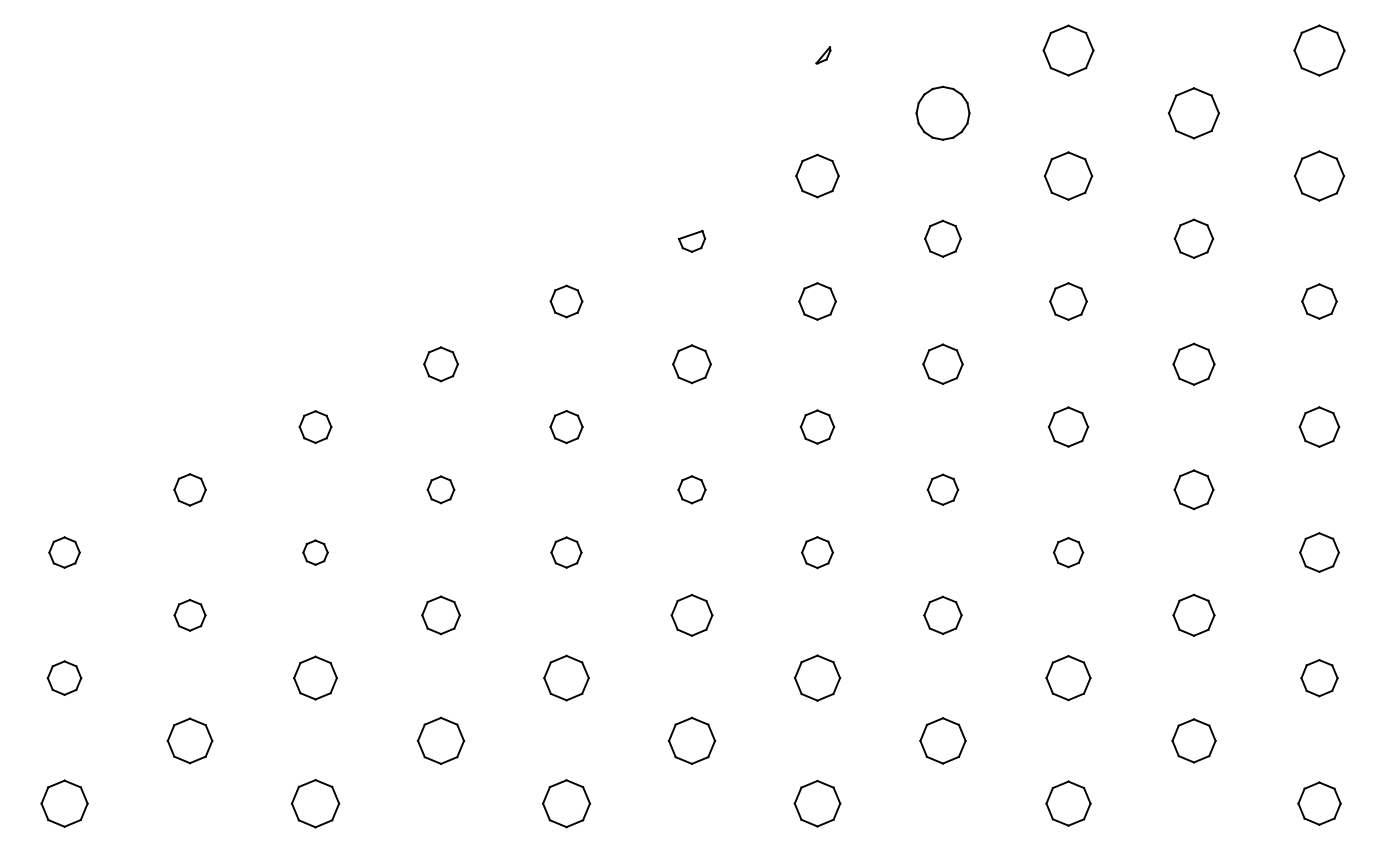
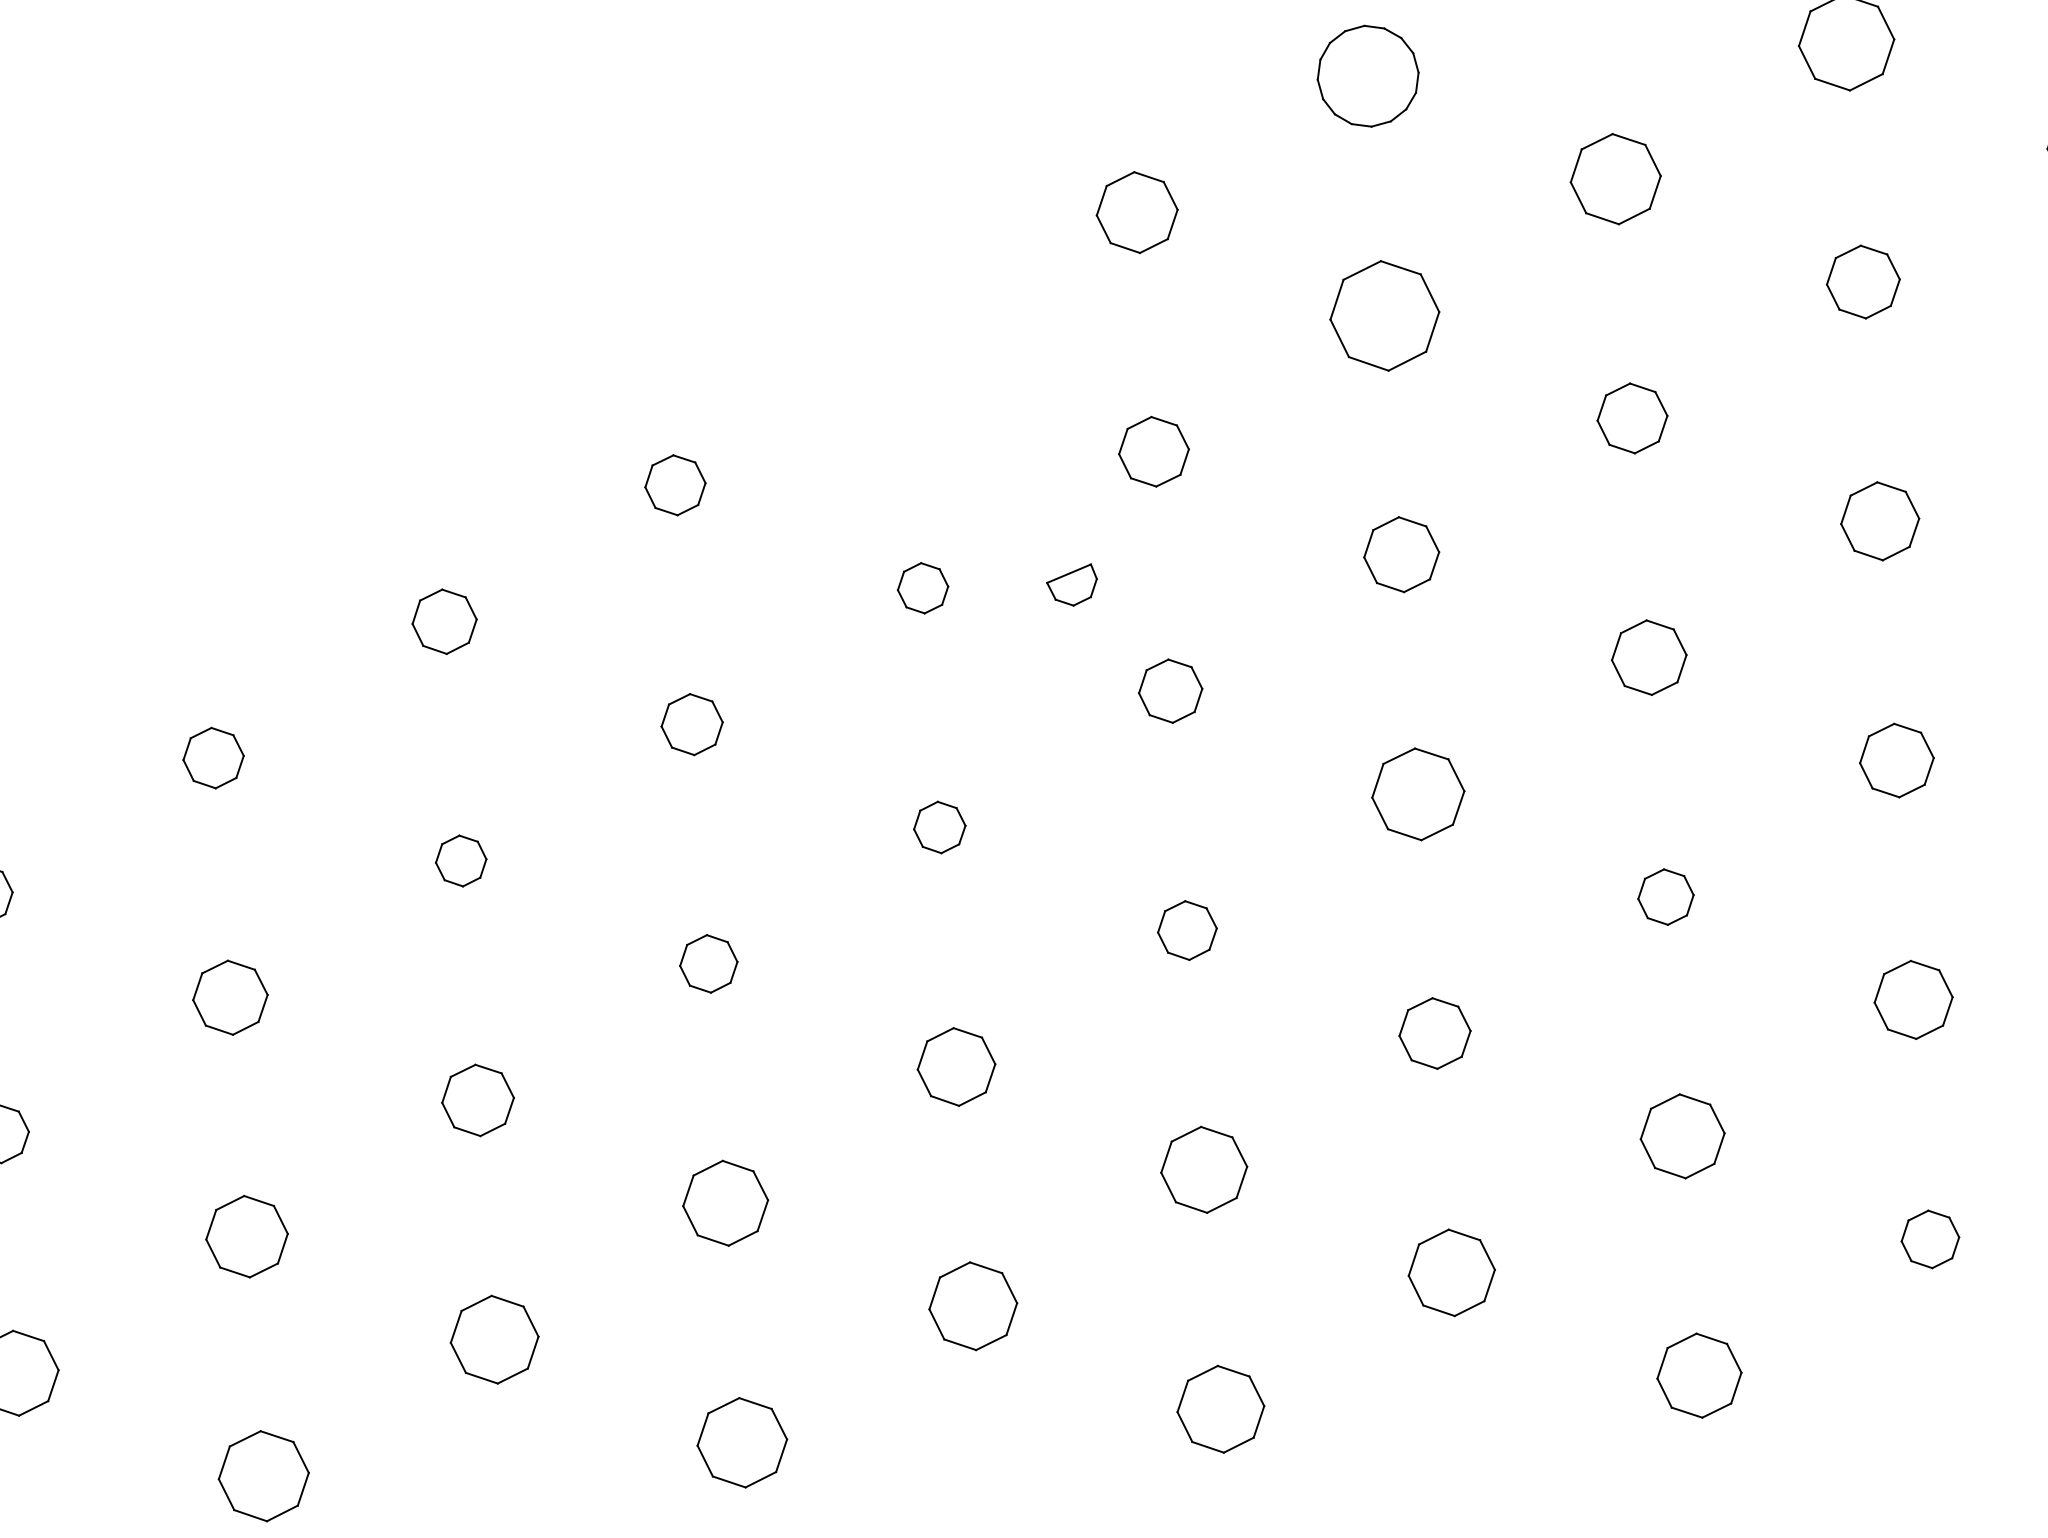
part: (942, 238) -> (1383, 314), size x1.6
part: (691, 241) -> (1071, 585), moved
part: (691, 364) -> (922, 588), size x0.7
part: (942, 489) -> (1417, 793), size x1.6
part: (315, 552) -> (230, 997), size x1.6
part: (1193, 740) -> (1929, 1238), size x0.7

